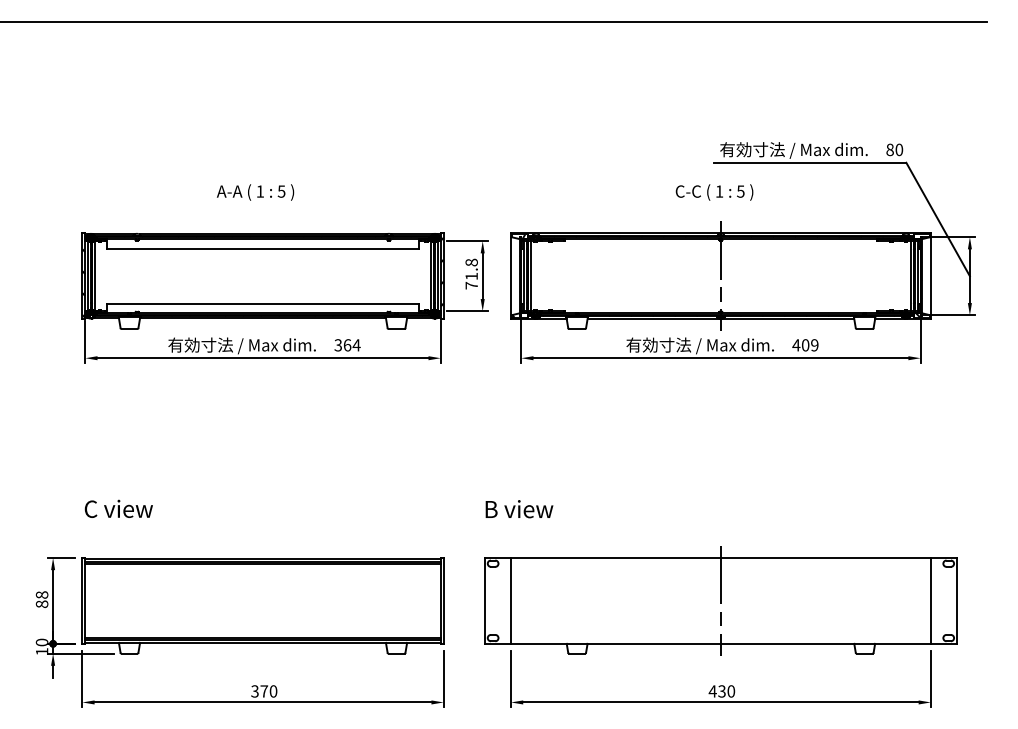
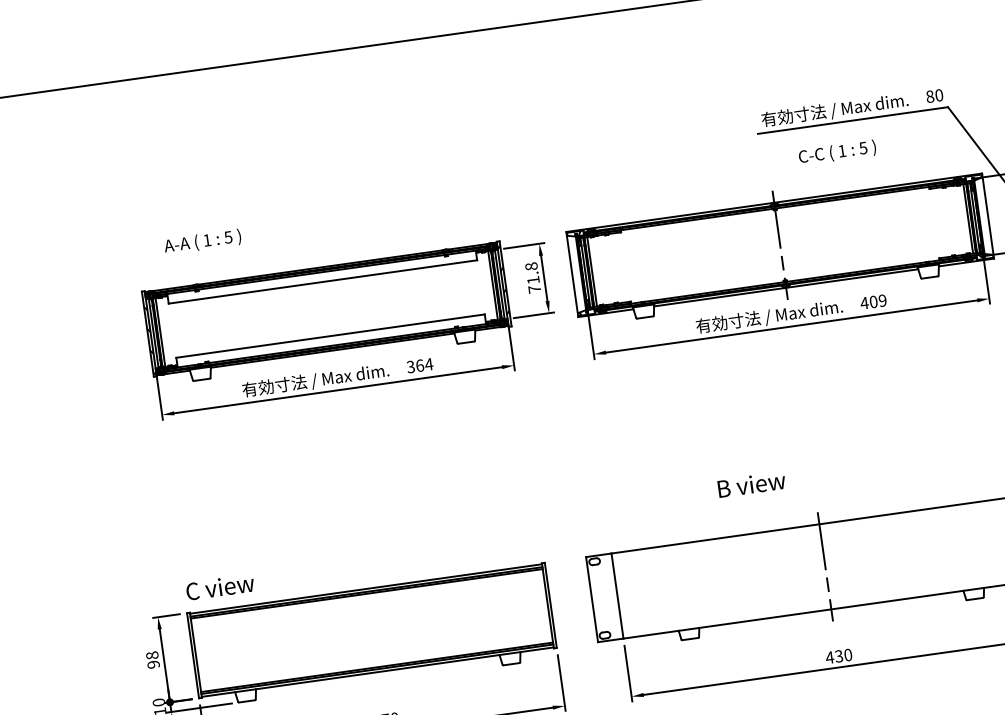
text: (255, 192) -> (202, 241), moved
text: (714, 192) -> (837, 152), moved
text: (118, 508) -> (219, 586), moved
text: (519, 509) -> (751, 484), moved
text: (42, 604) -> (154, 664), 88 -> 98

